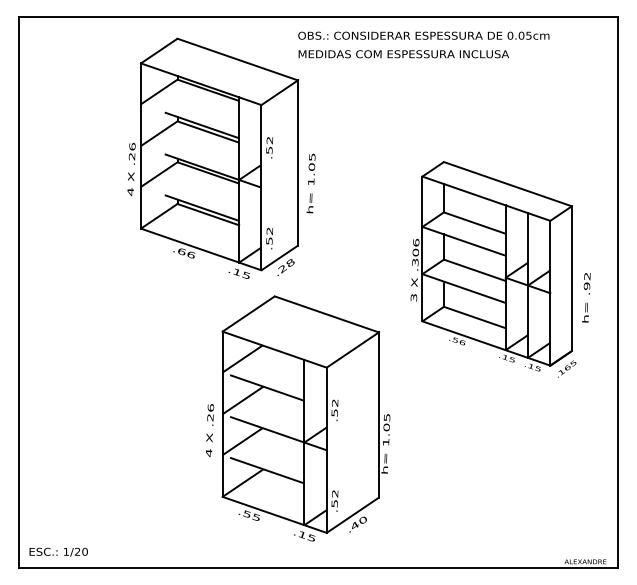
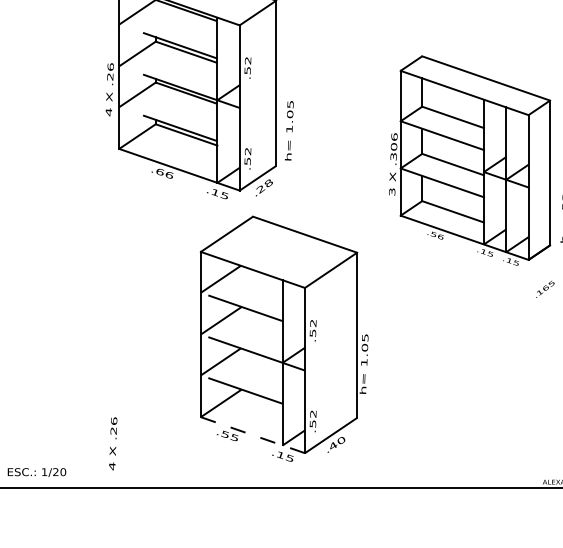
text: (310, 183) -> (288, 130), moved
part: (491, 266) -> (469, 160), moved
text: (210, 430) -> (113, 443), moved
line: (274, 514) -> (252, 434), solid -> dashed

